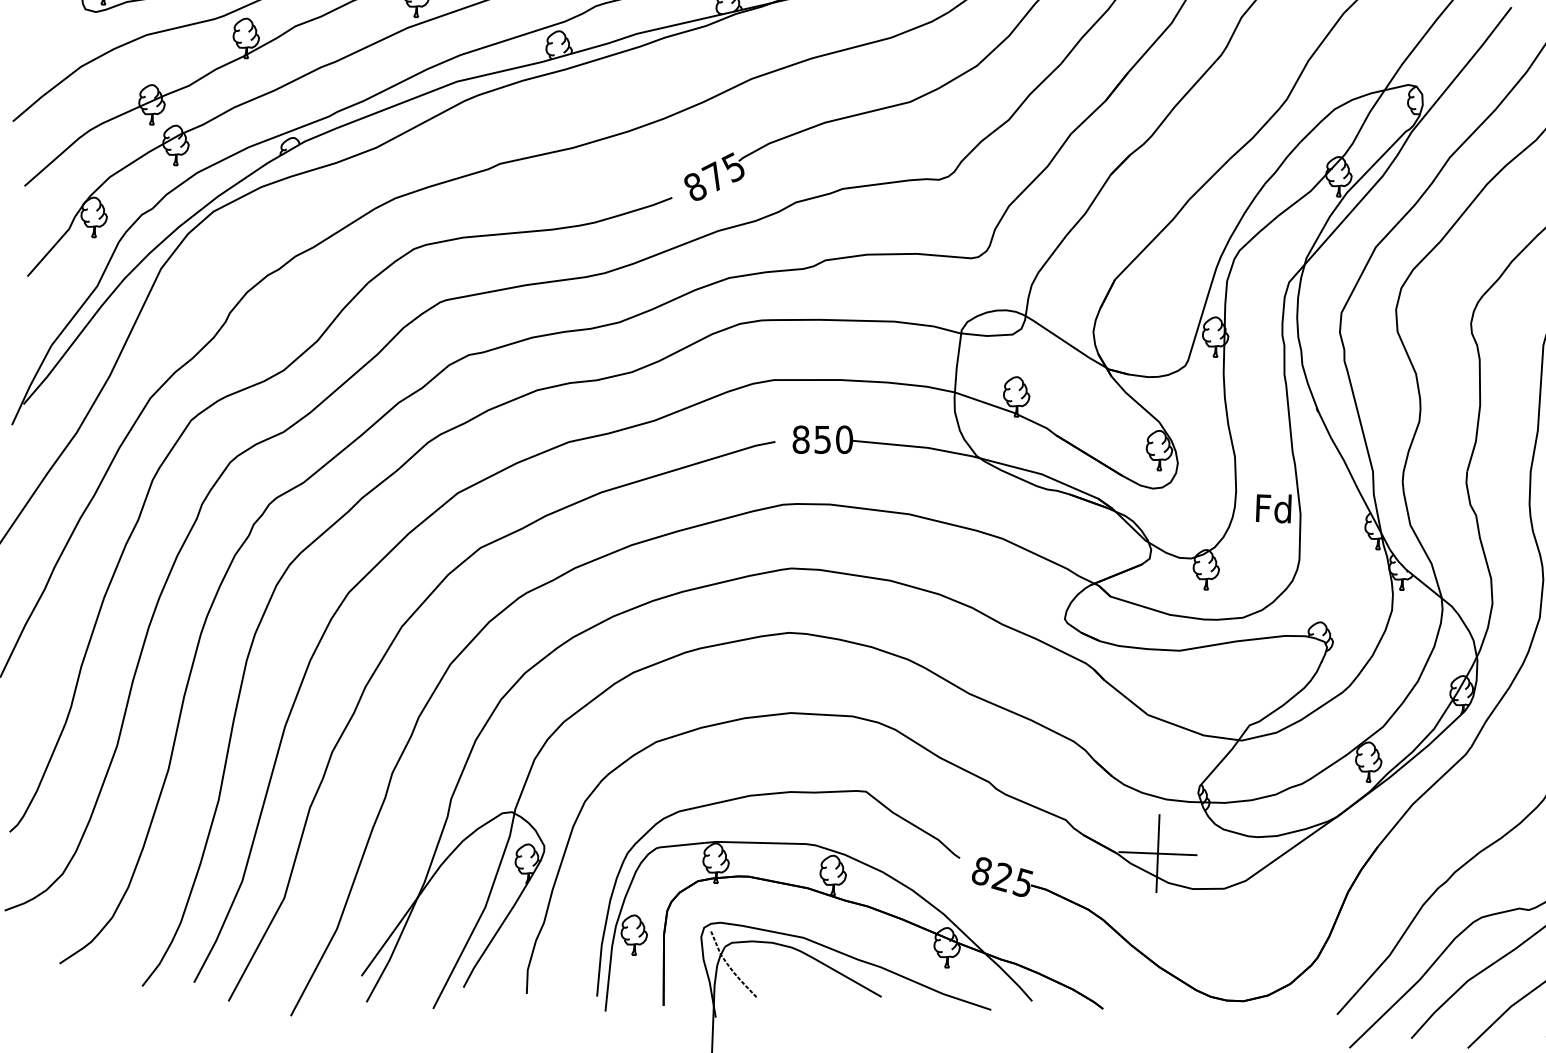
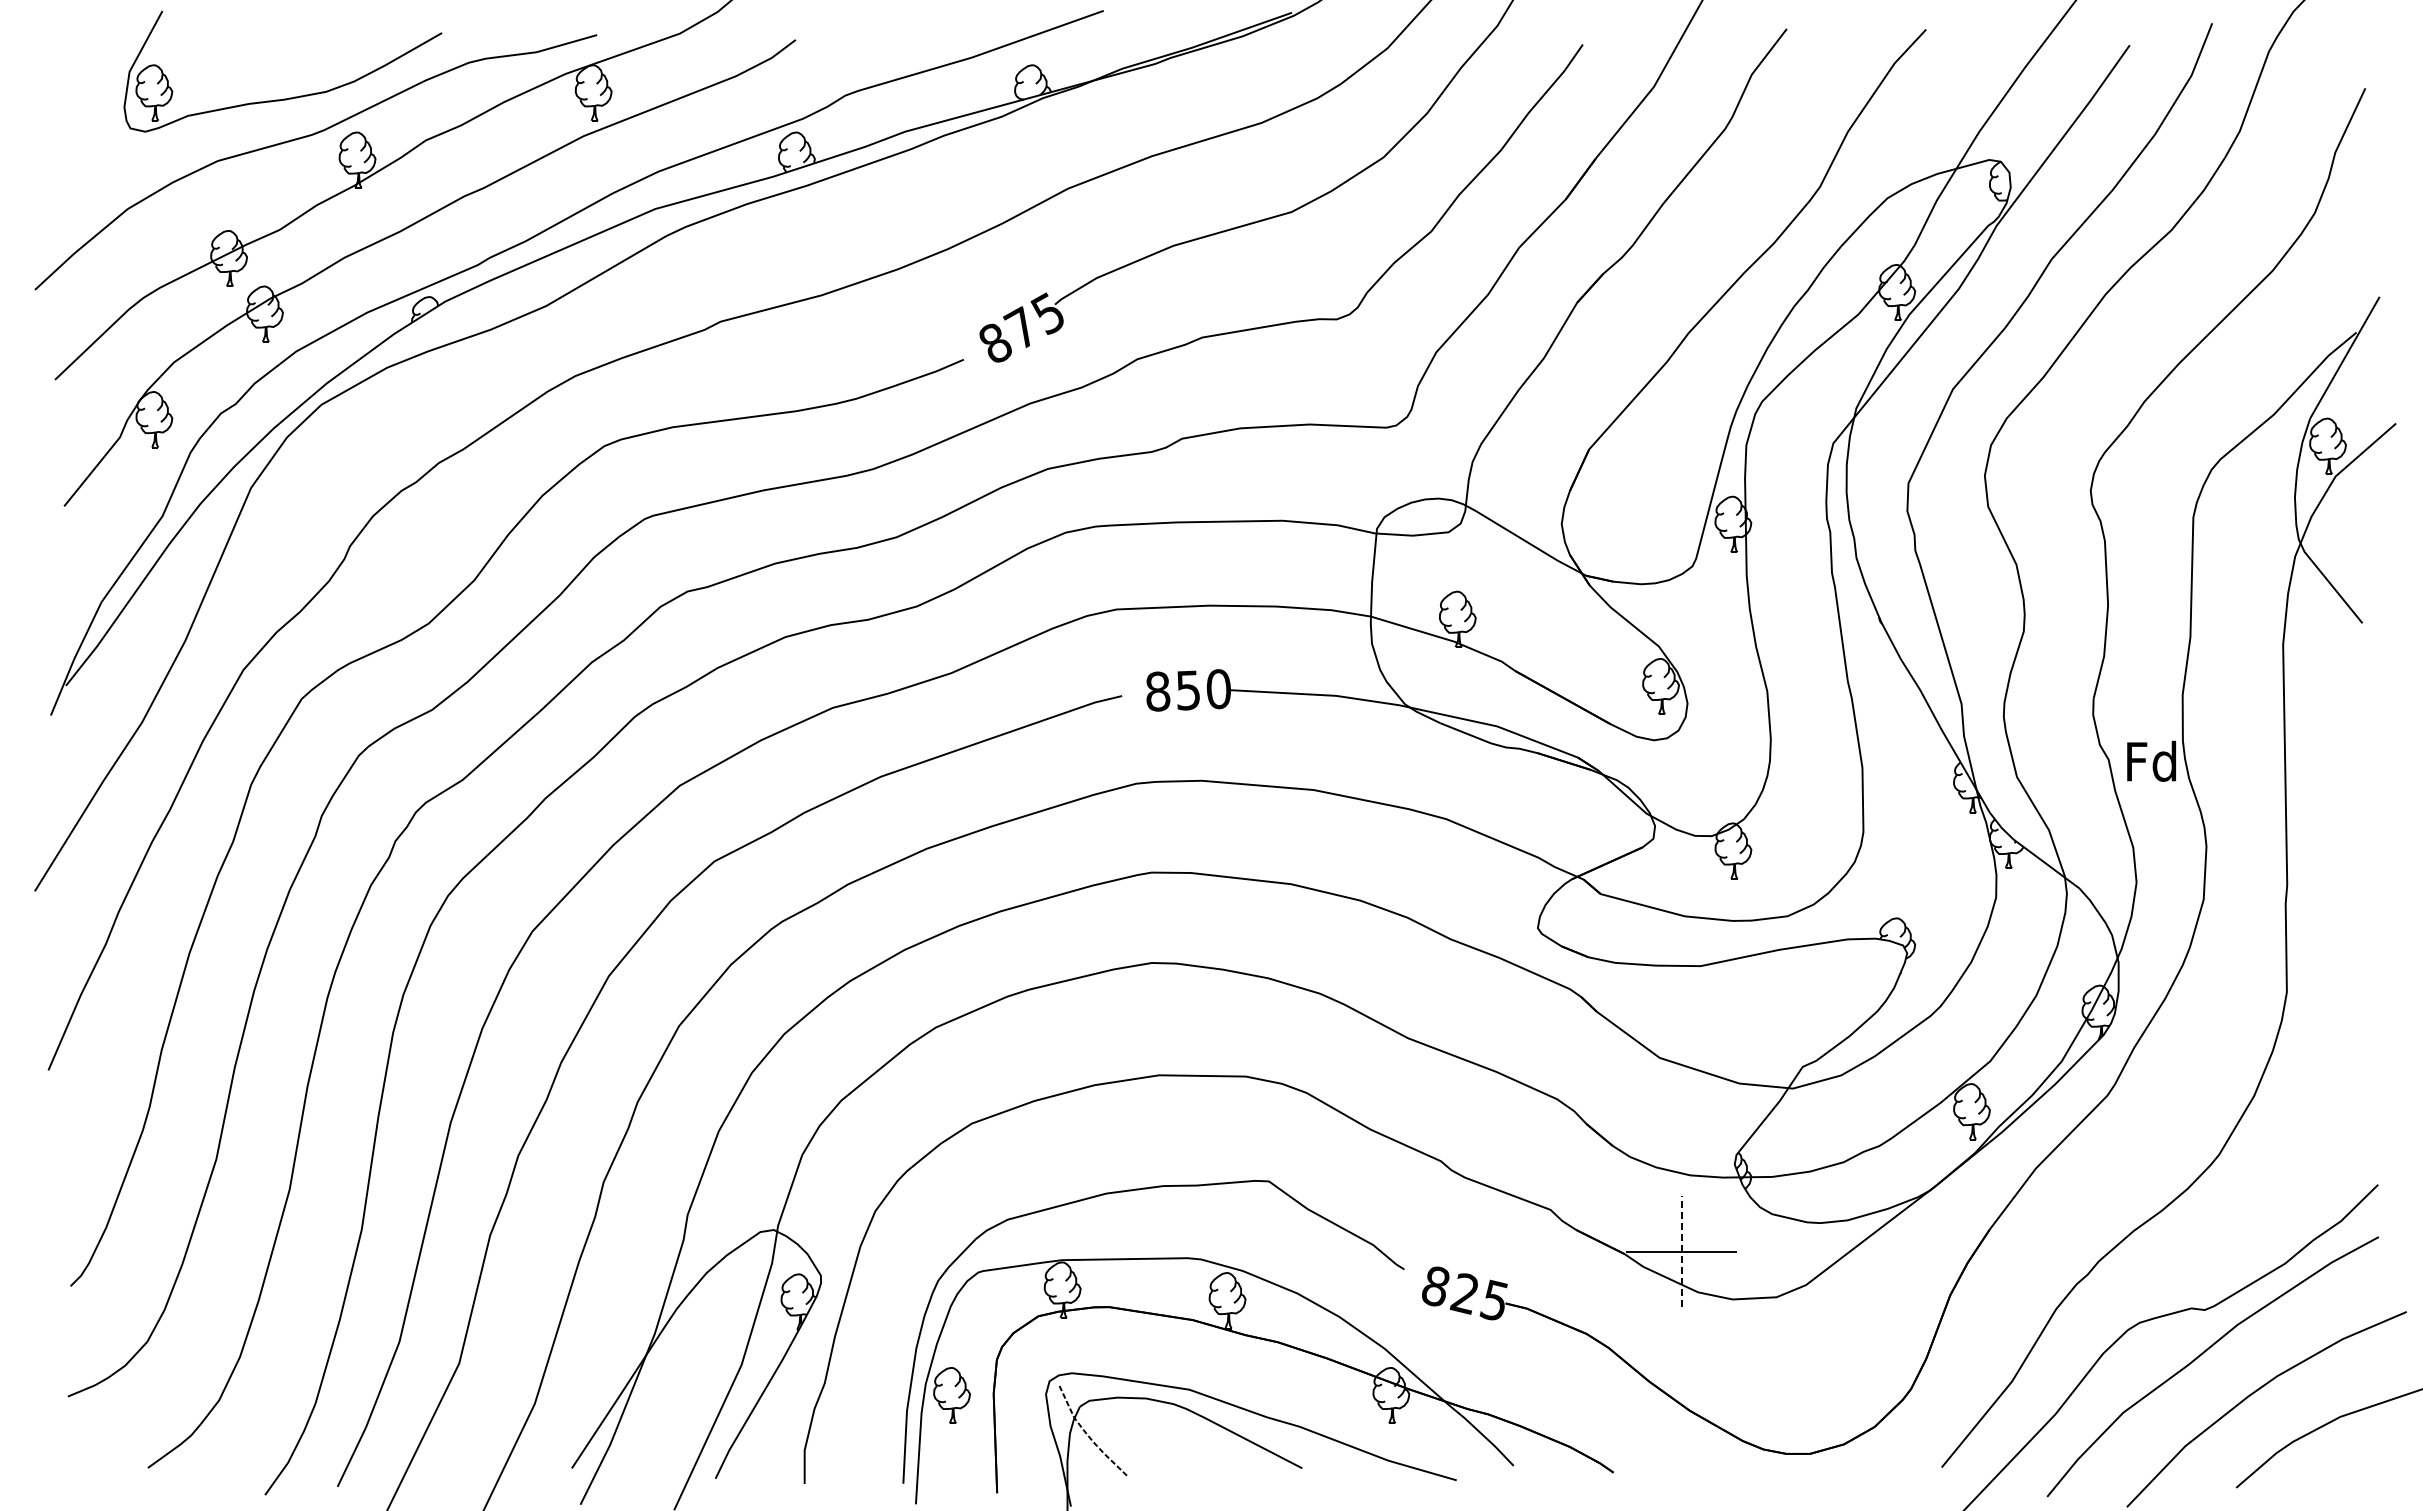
text: (1273, 507) -> (2151, 760), moved
line: (1157, 853) -> (1681, 1251), solid -> dashed

